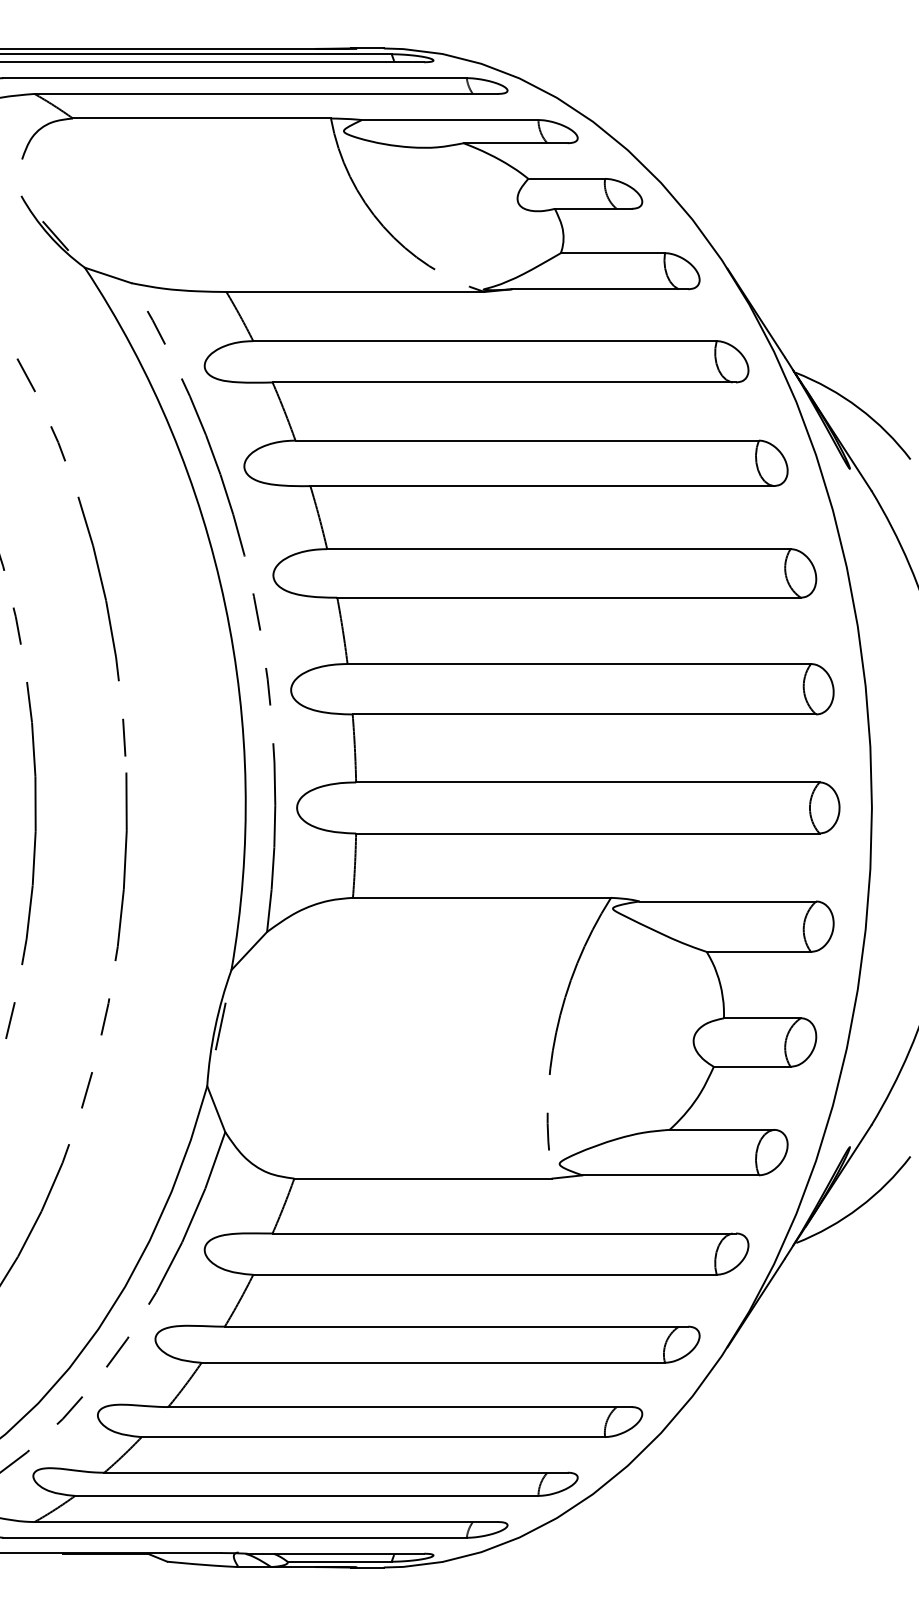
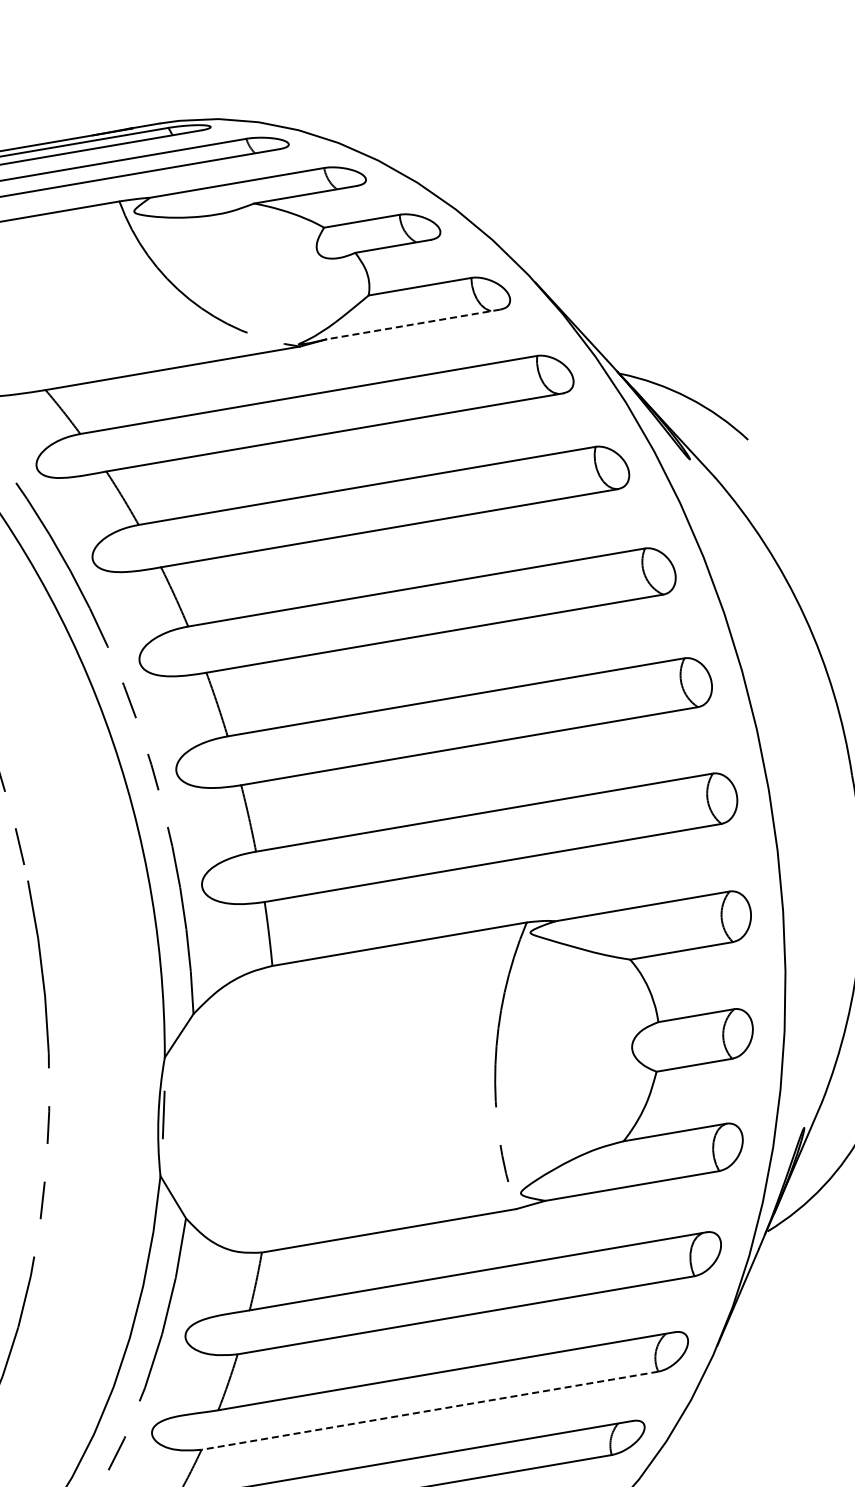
line: (599, 289) -> (412, 324), solid -> dashed
line: (433, 1362) -> (430, 1410), solid -> dashed

